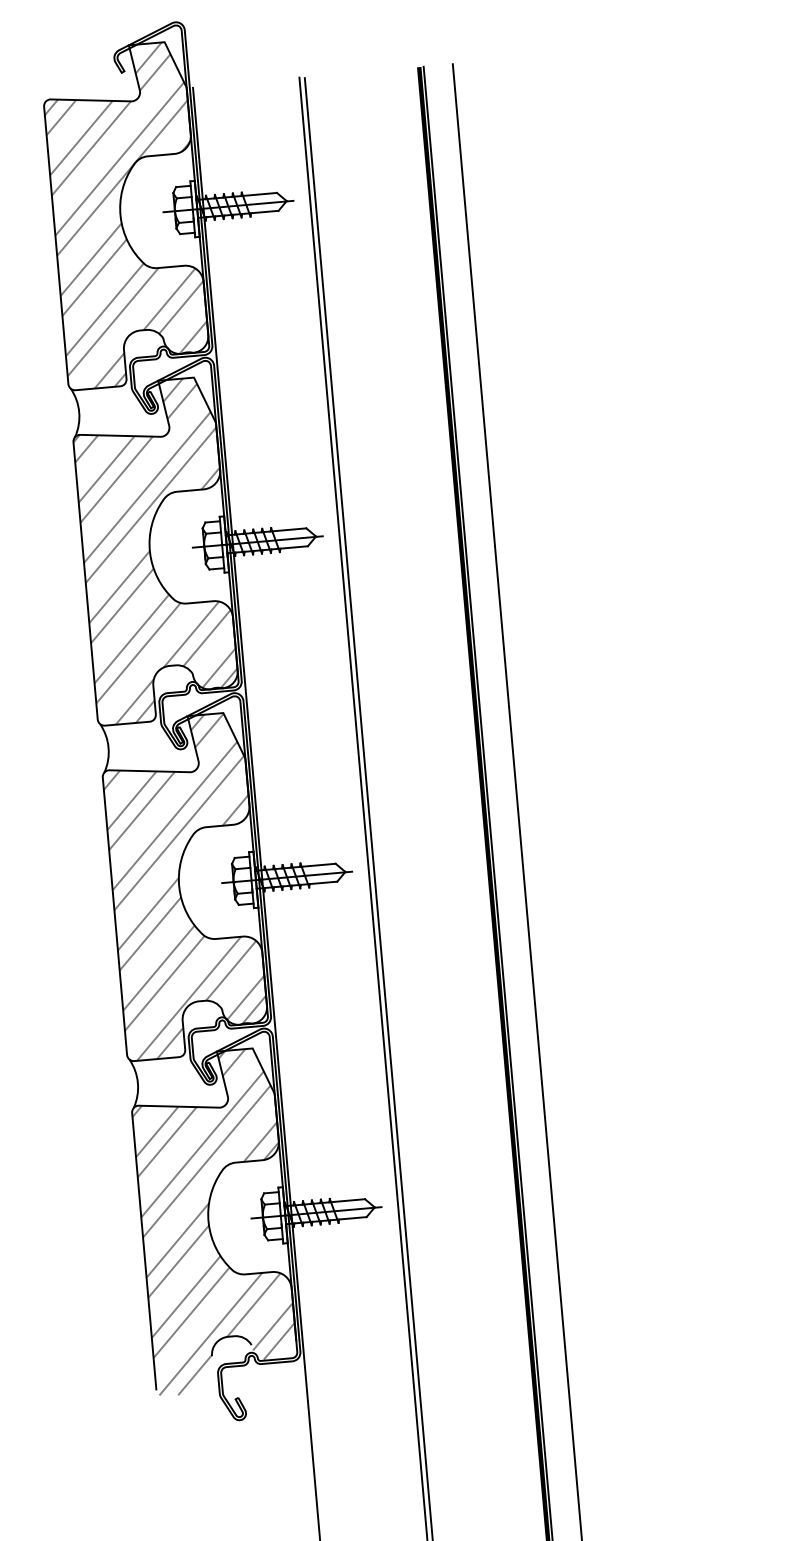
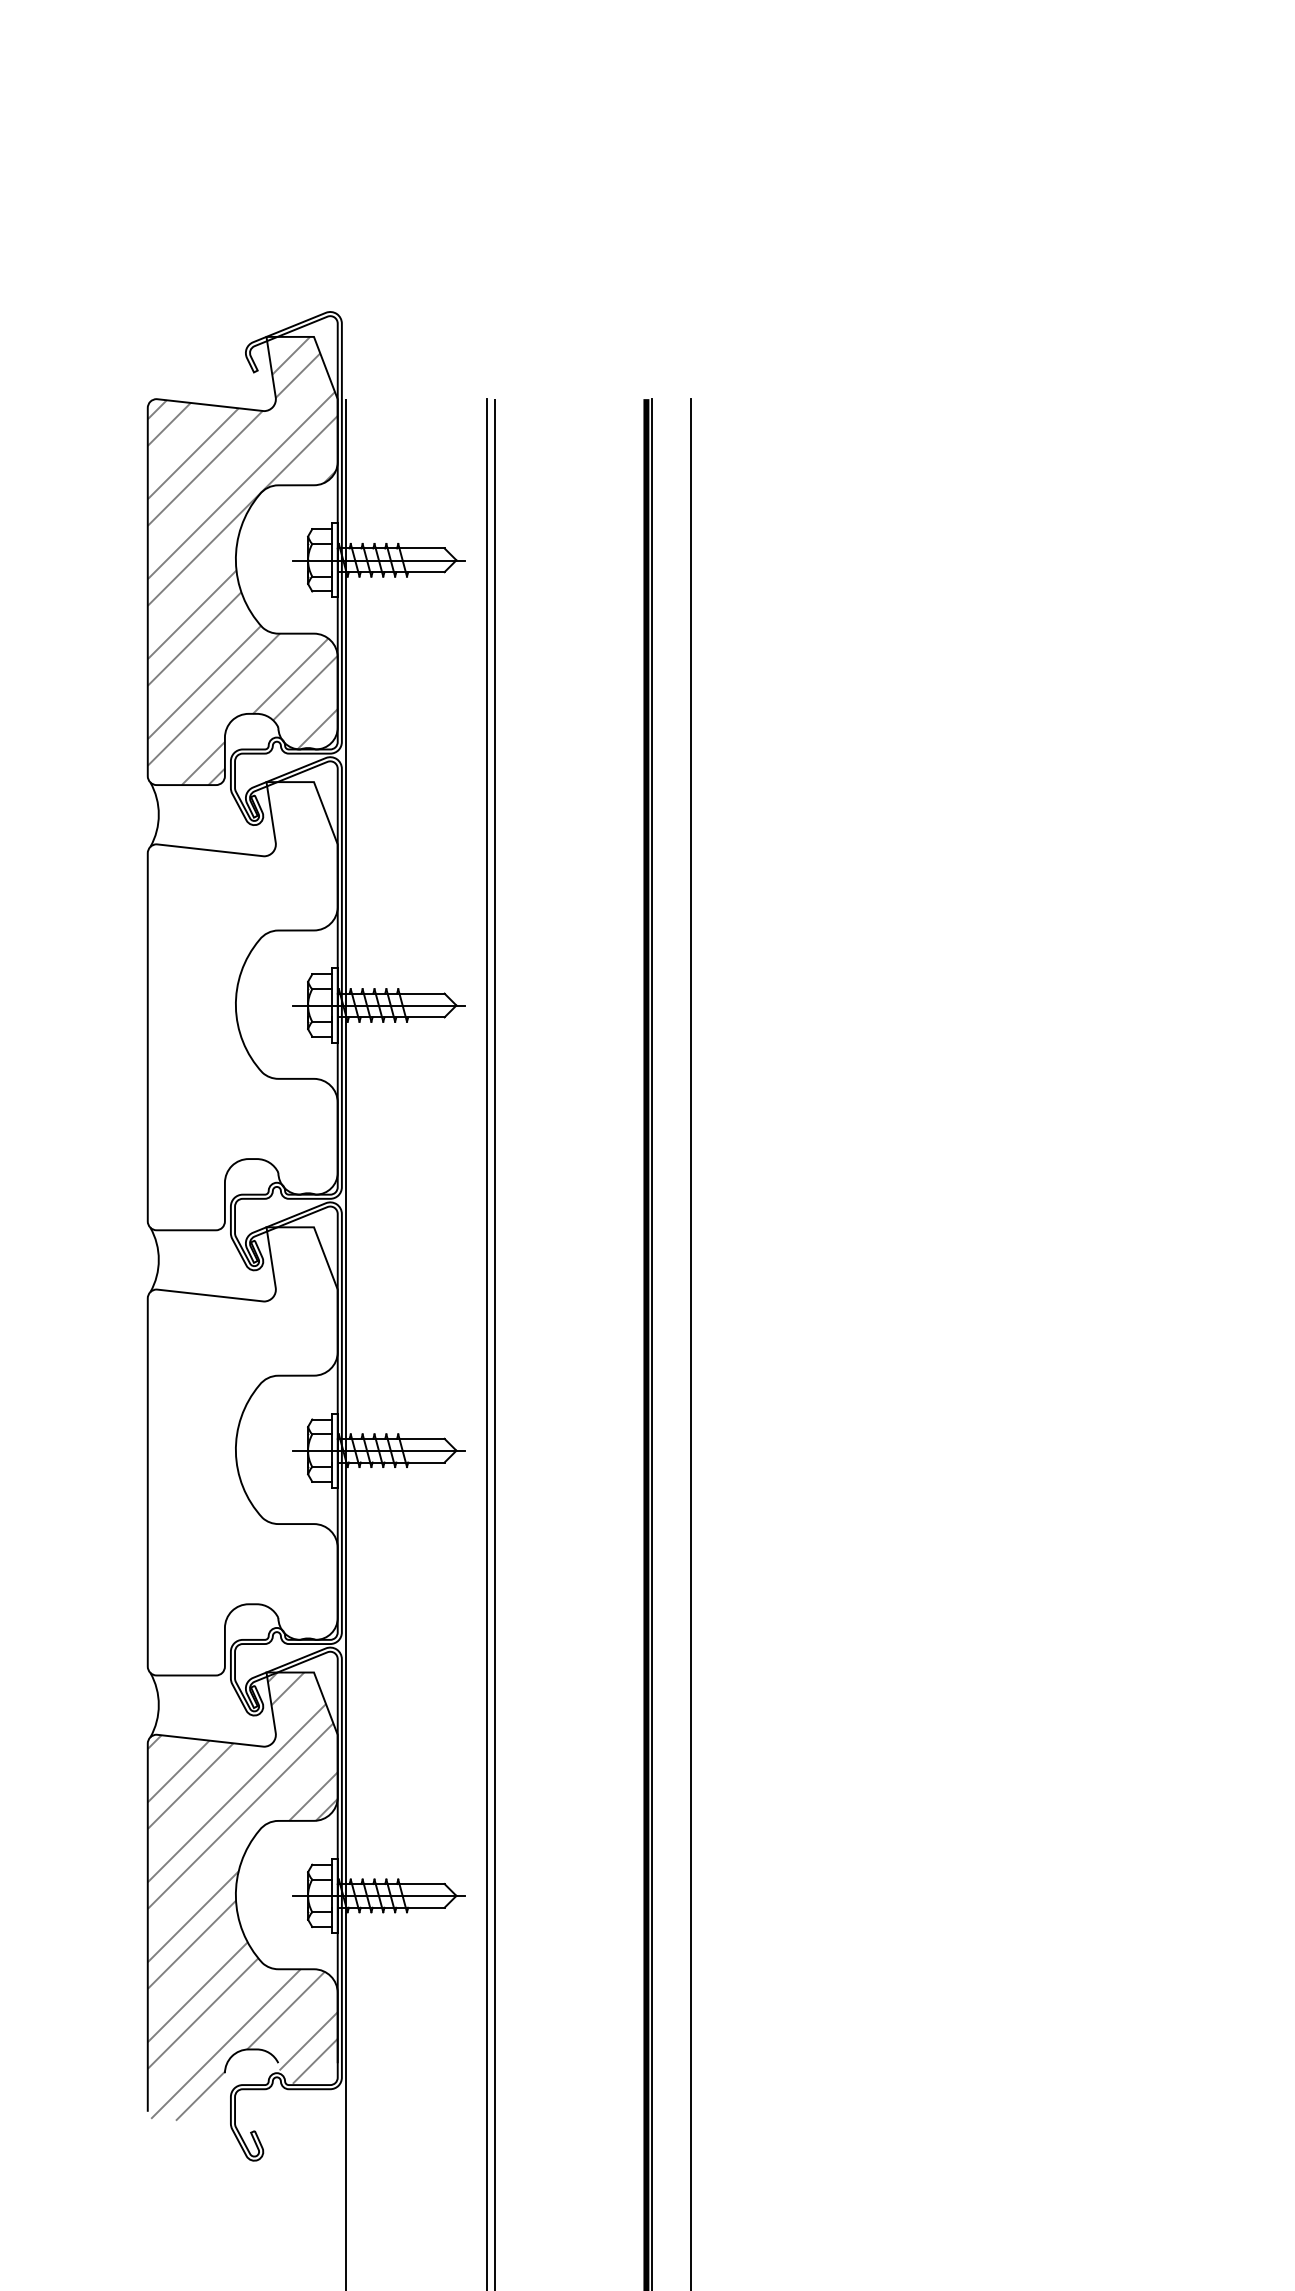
hatch: (154, 551) -> (242, 1006), removed
hatch: (184, 886) -> (242, 1451), removed

